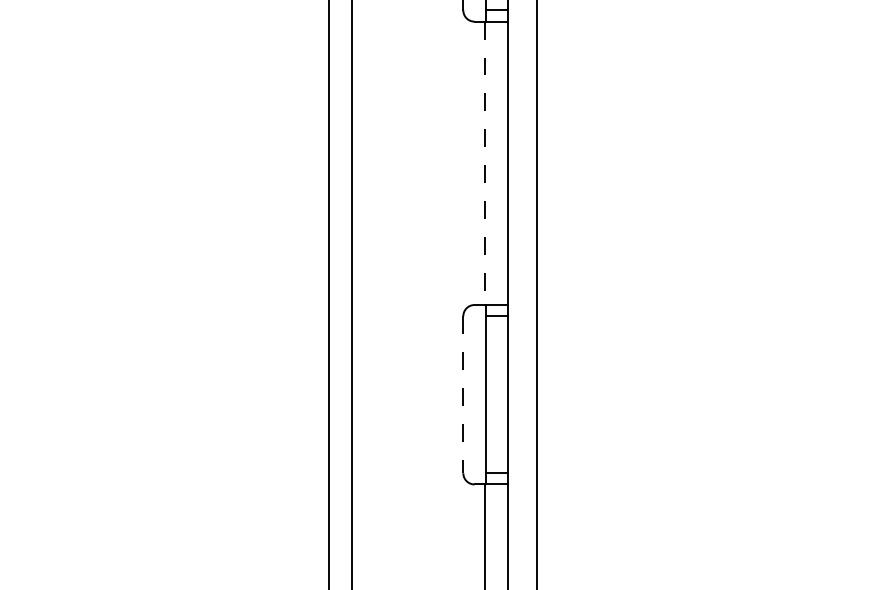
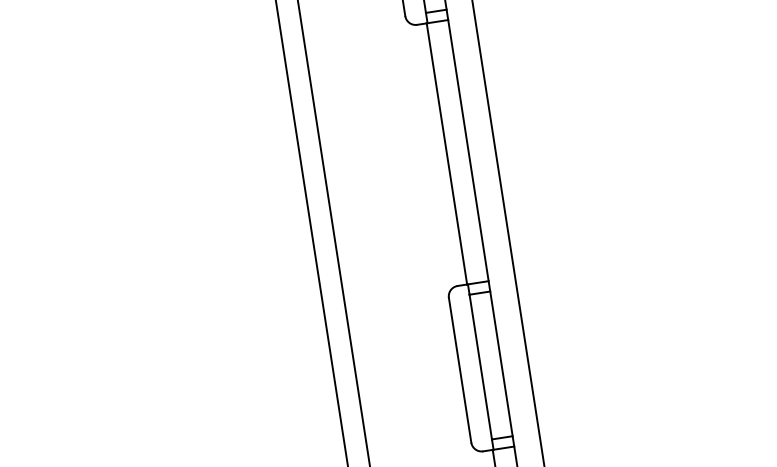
line: (484, 163) -> (446, 154), dashed -> solid
line: (463, 394) -> (460, 370), dashed -> solid

